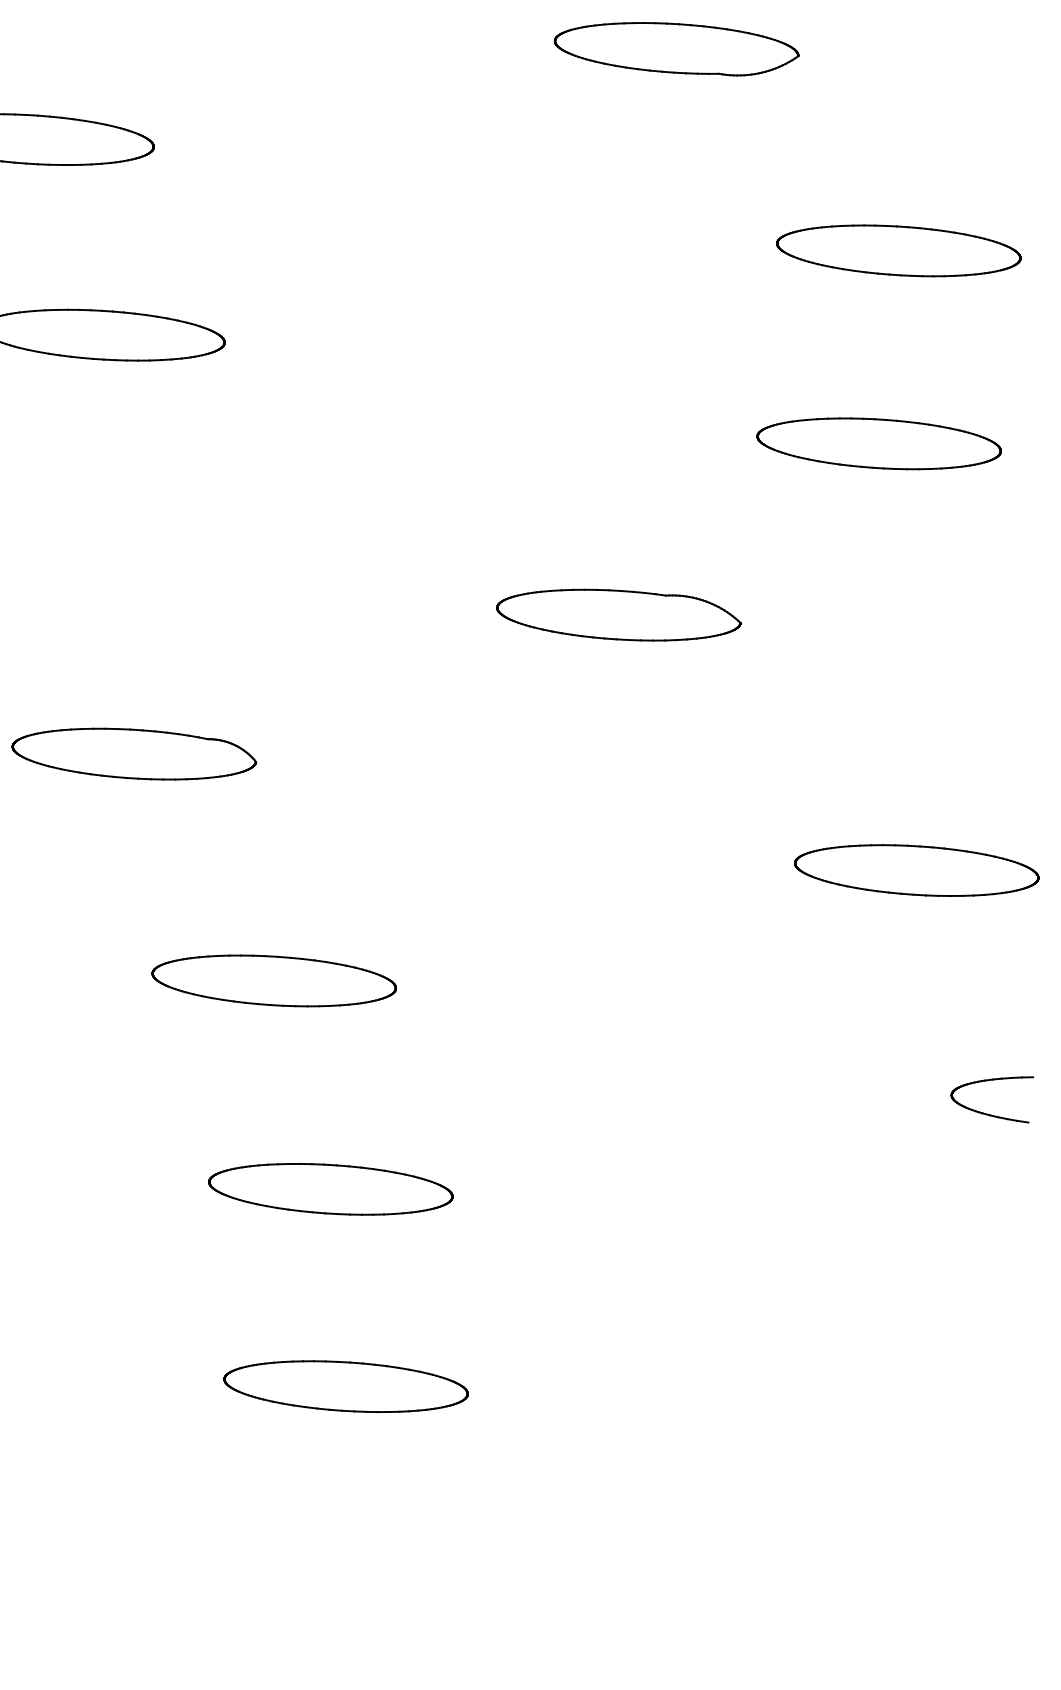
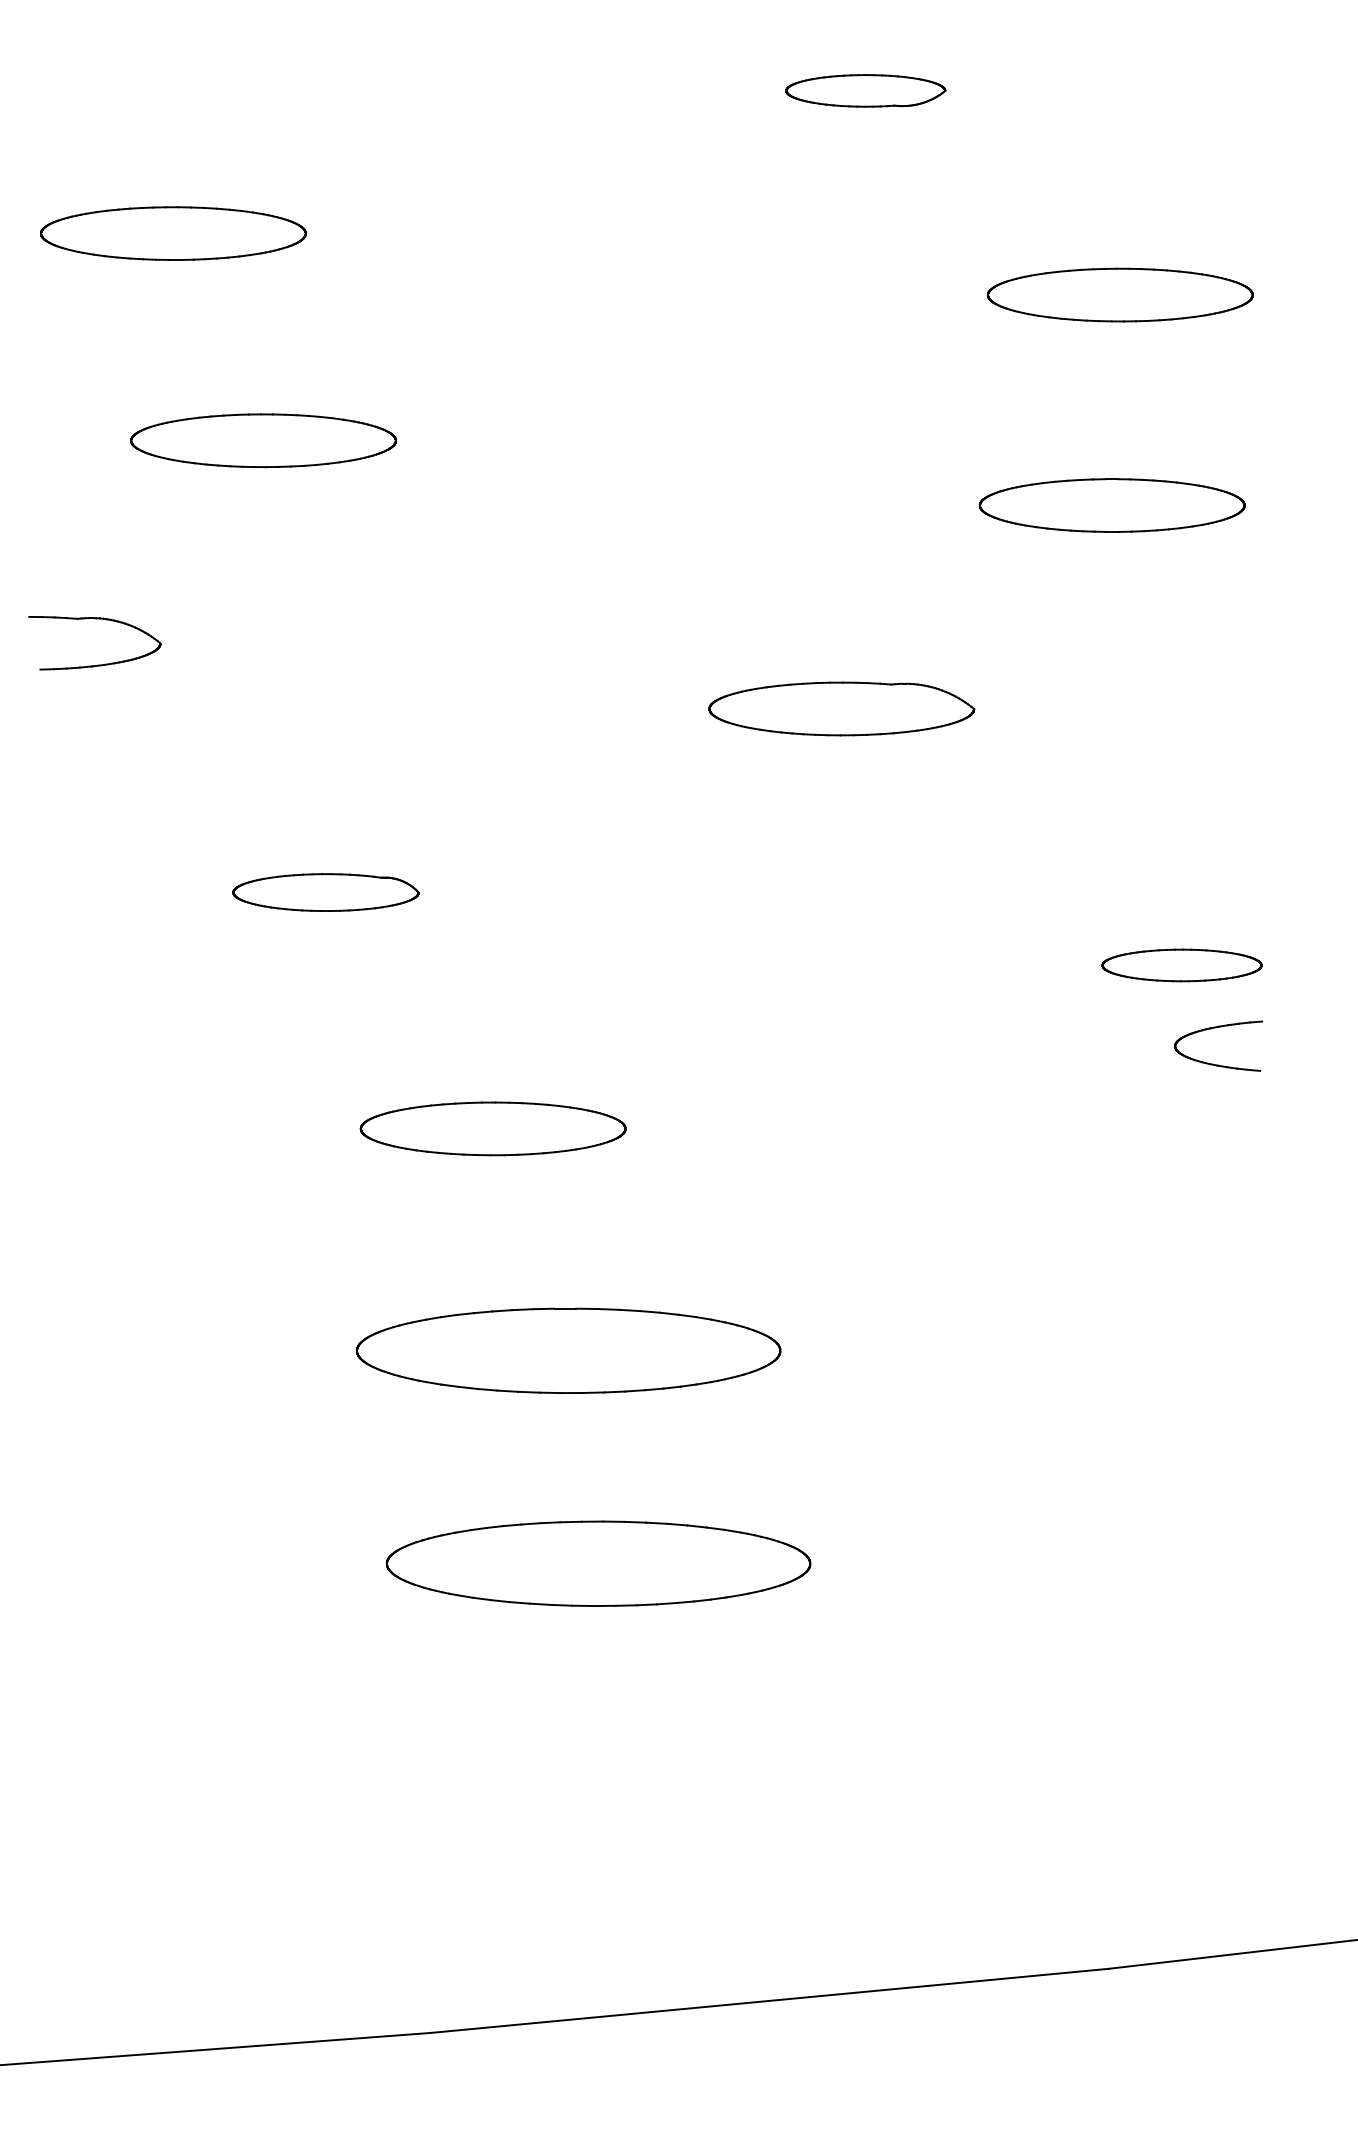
part: (676, 48) -> (865, 90), size x0.6
part: (133, 753) -> (325, 892), size x0.7
part: (916, 870) -> (1181, 965), size x0.6
part: (990, 1081) -> (1216, 1028), moved
part: (330, 1188) -> (568, 1350), size x1.6
part: (345, 1386) -> (598, 1563), size x1.6

